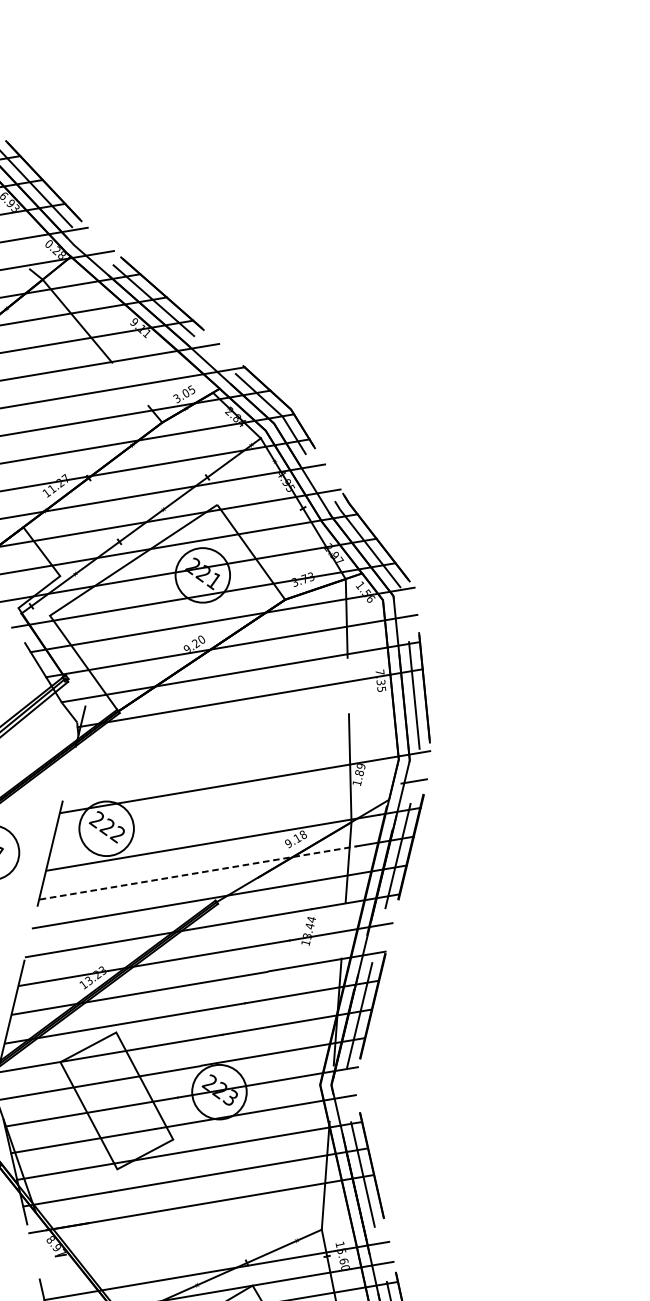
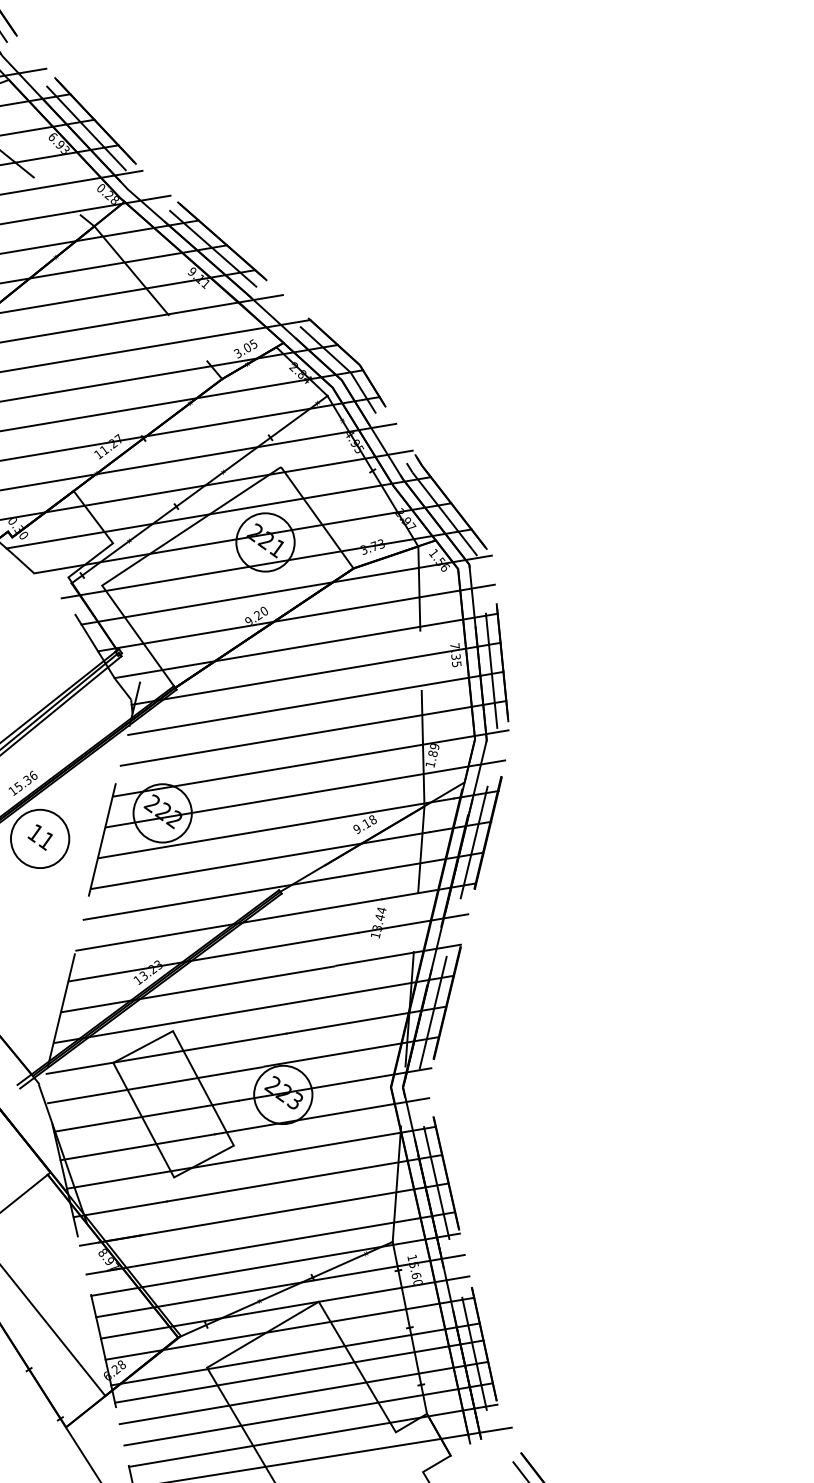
line: (249, 725) -> (315, 702), added
line: (247, 754) -> (313, 733), added
line: (227, 812) -> (291, 795), added
line: (198, 872) -> (260, 860), dashed -> solid
line: (207, 1231) -> (270, 1243), added
line: (212, 1250) -> (275, 1264), added

